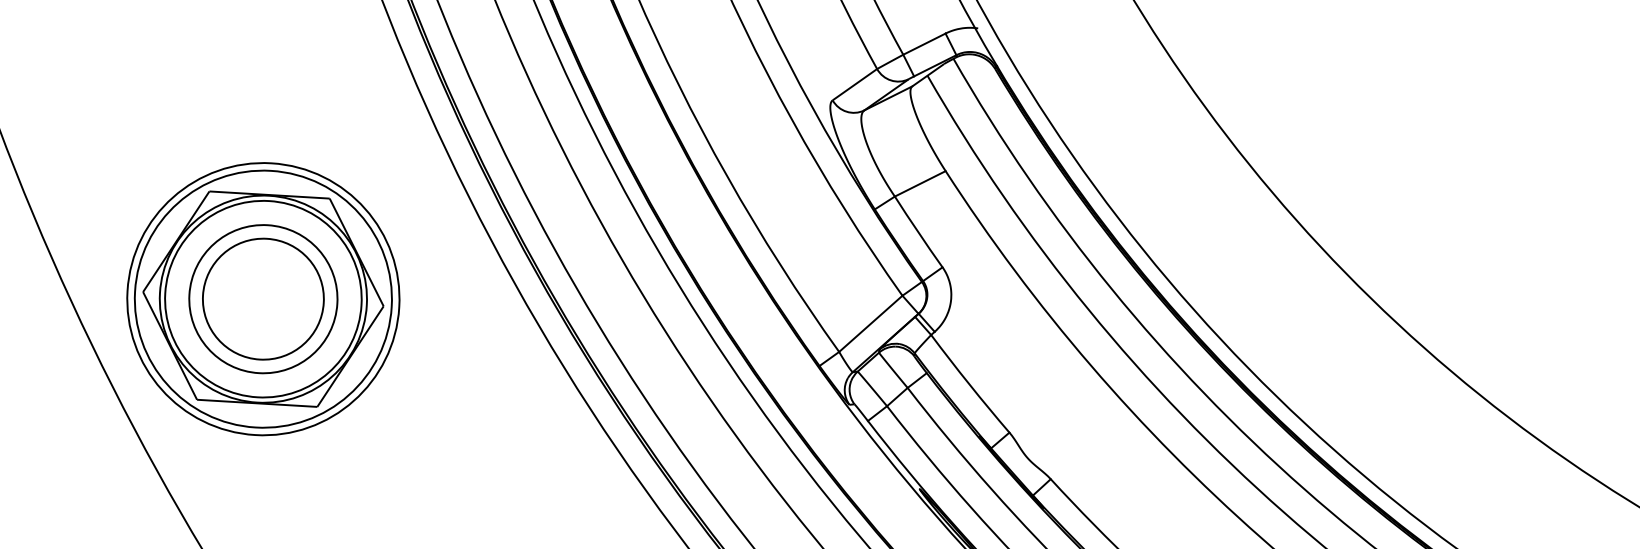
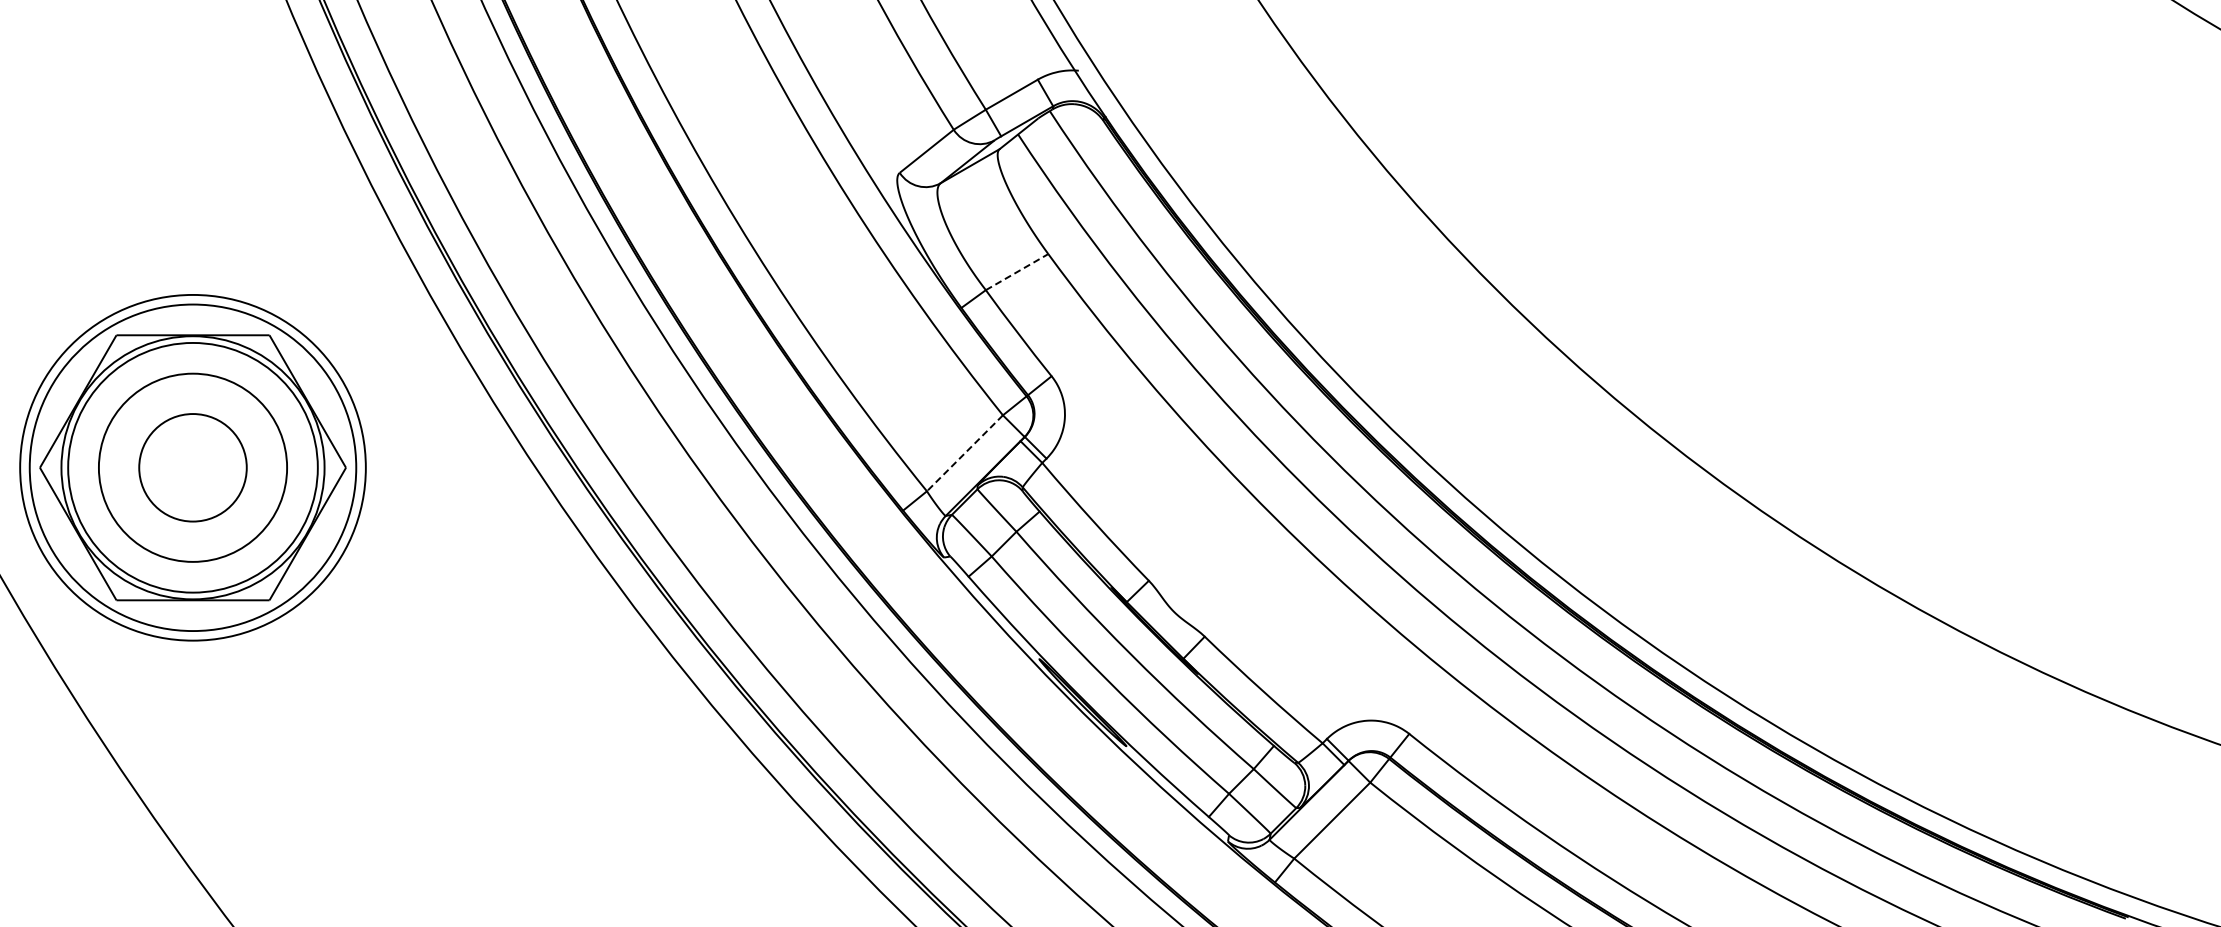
line: (920, 183) -> (1017, 271), solid -> dashed
circle: (263, 298) -> (192, 467), size x0.7
line: (870, 323) -> (964, 453), solid -> dashed

